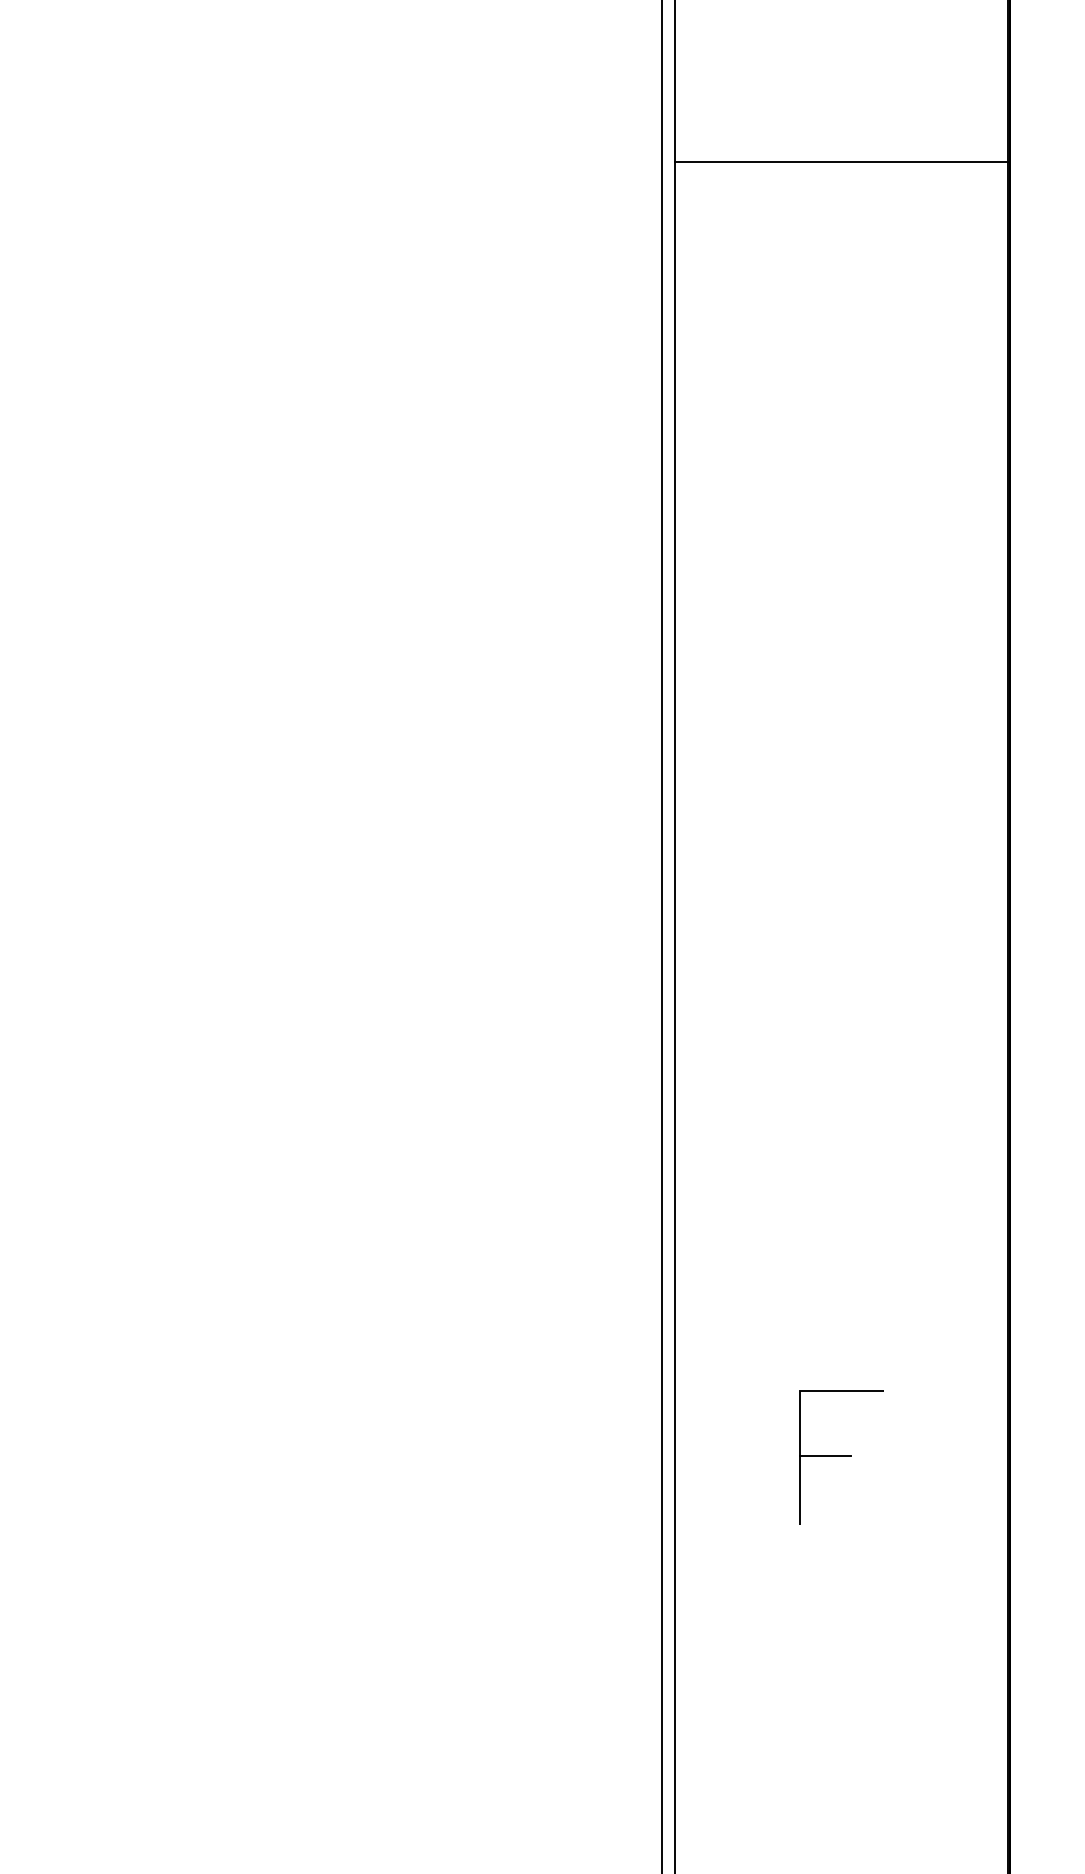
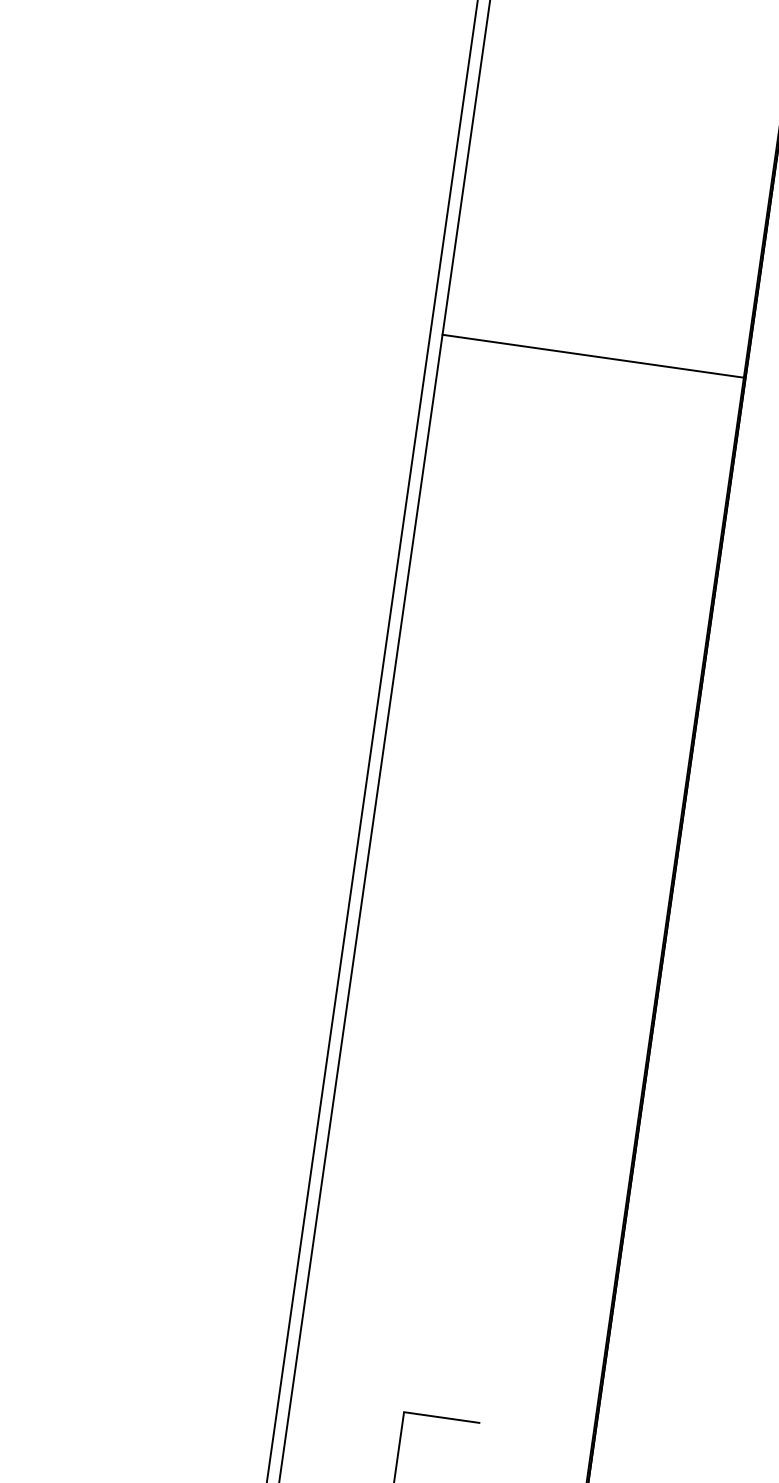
line: (841, 162) -> (593, 356), moved
line: (825, 1456) -> (419, 1474), removed

